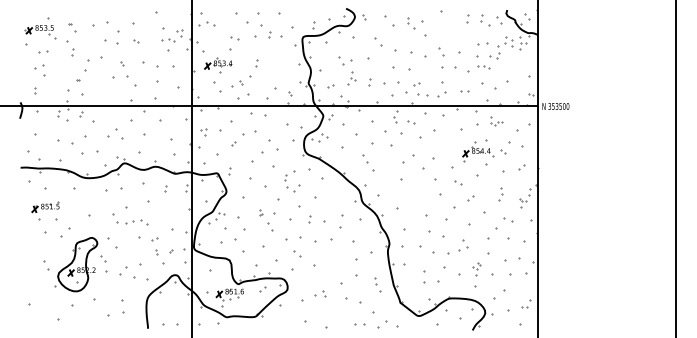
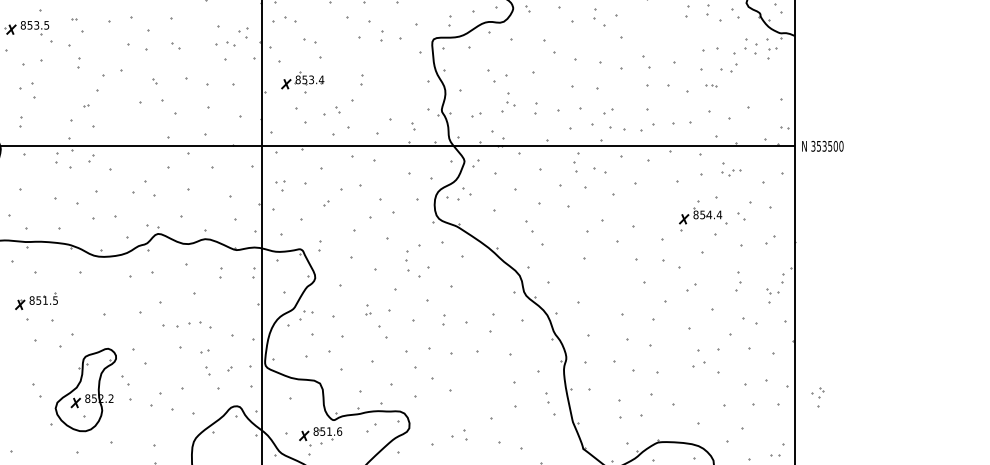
part: (234, 38) -> (309, 41), moved
part: (43, 51) -> (33, 61), size x1.6
part: (483, 67) -> (711, 86), size x0.6
part: (464, 91) -> (682, 123), size x1.6
part: (458, 182) -> (672, 263), size x1.6
part: (132, 222) -> (187, 325), moved
part: (463, 245) -> (698, 359), moved
part: (297, 253) -> (424, 372), size x1.6
part: (476, 269) -> (817, 397), moved
part: (377, 284) -> (549, 403), moved

